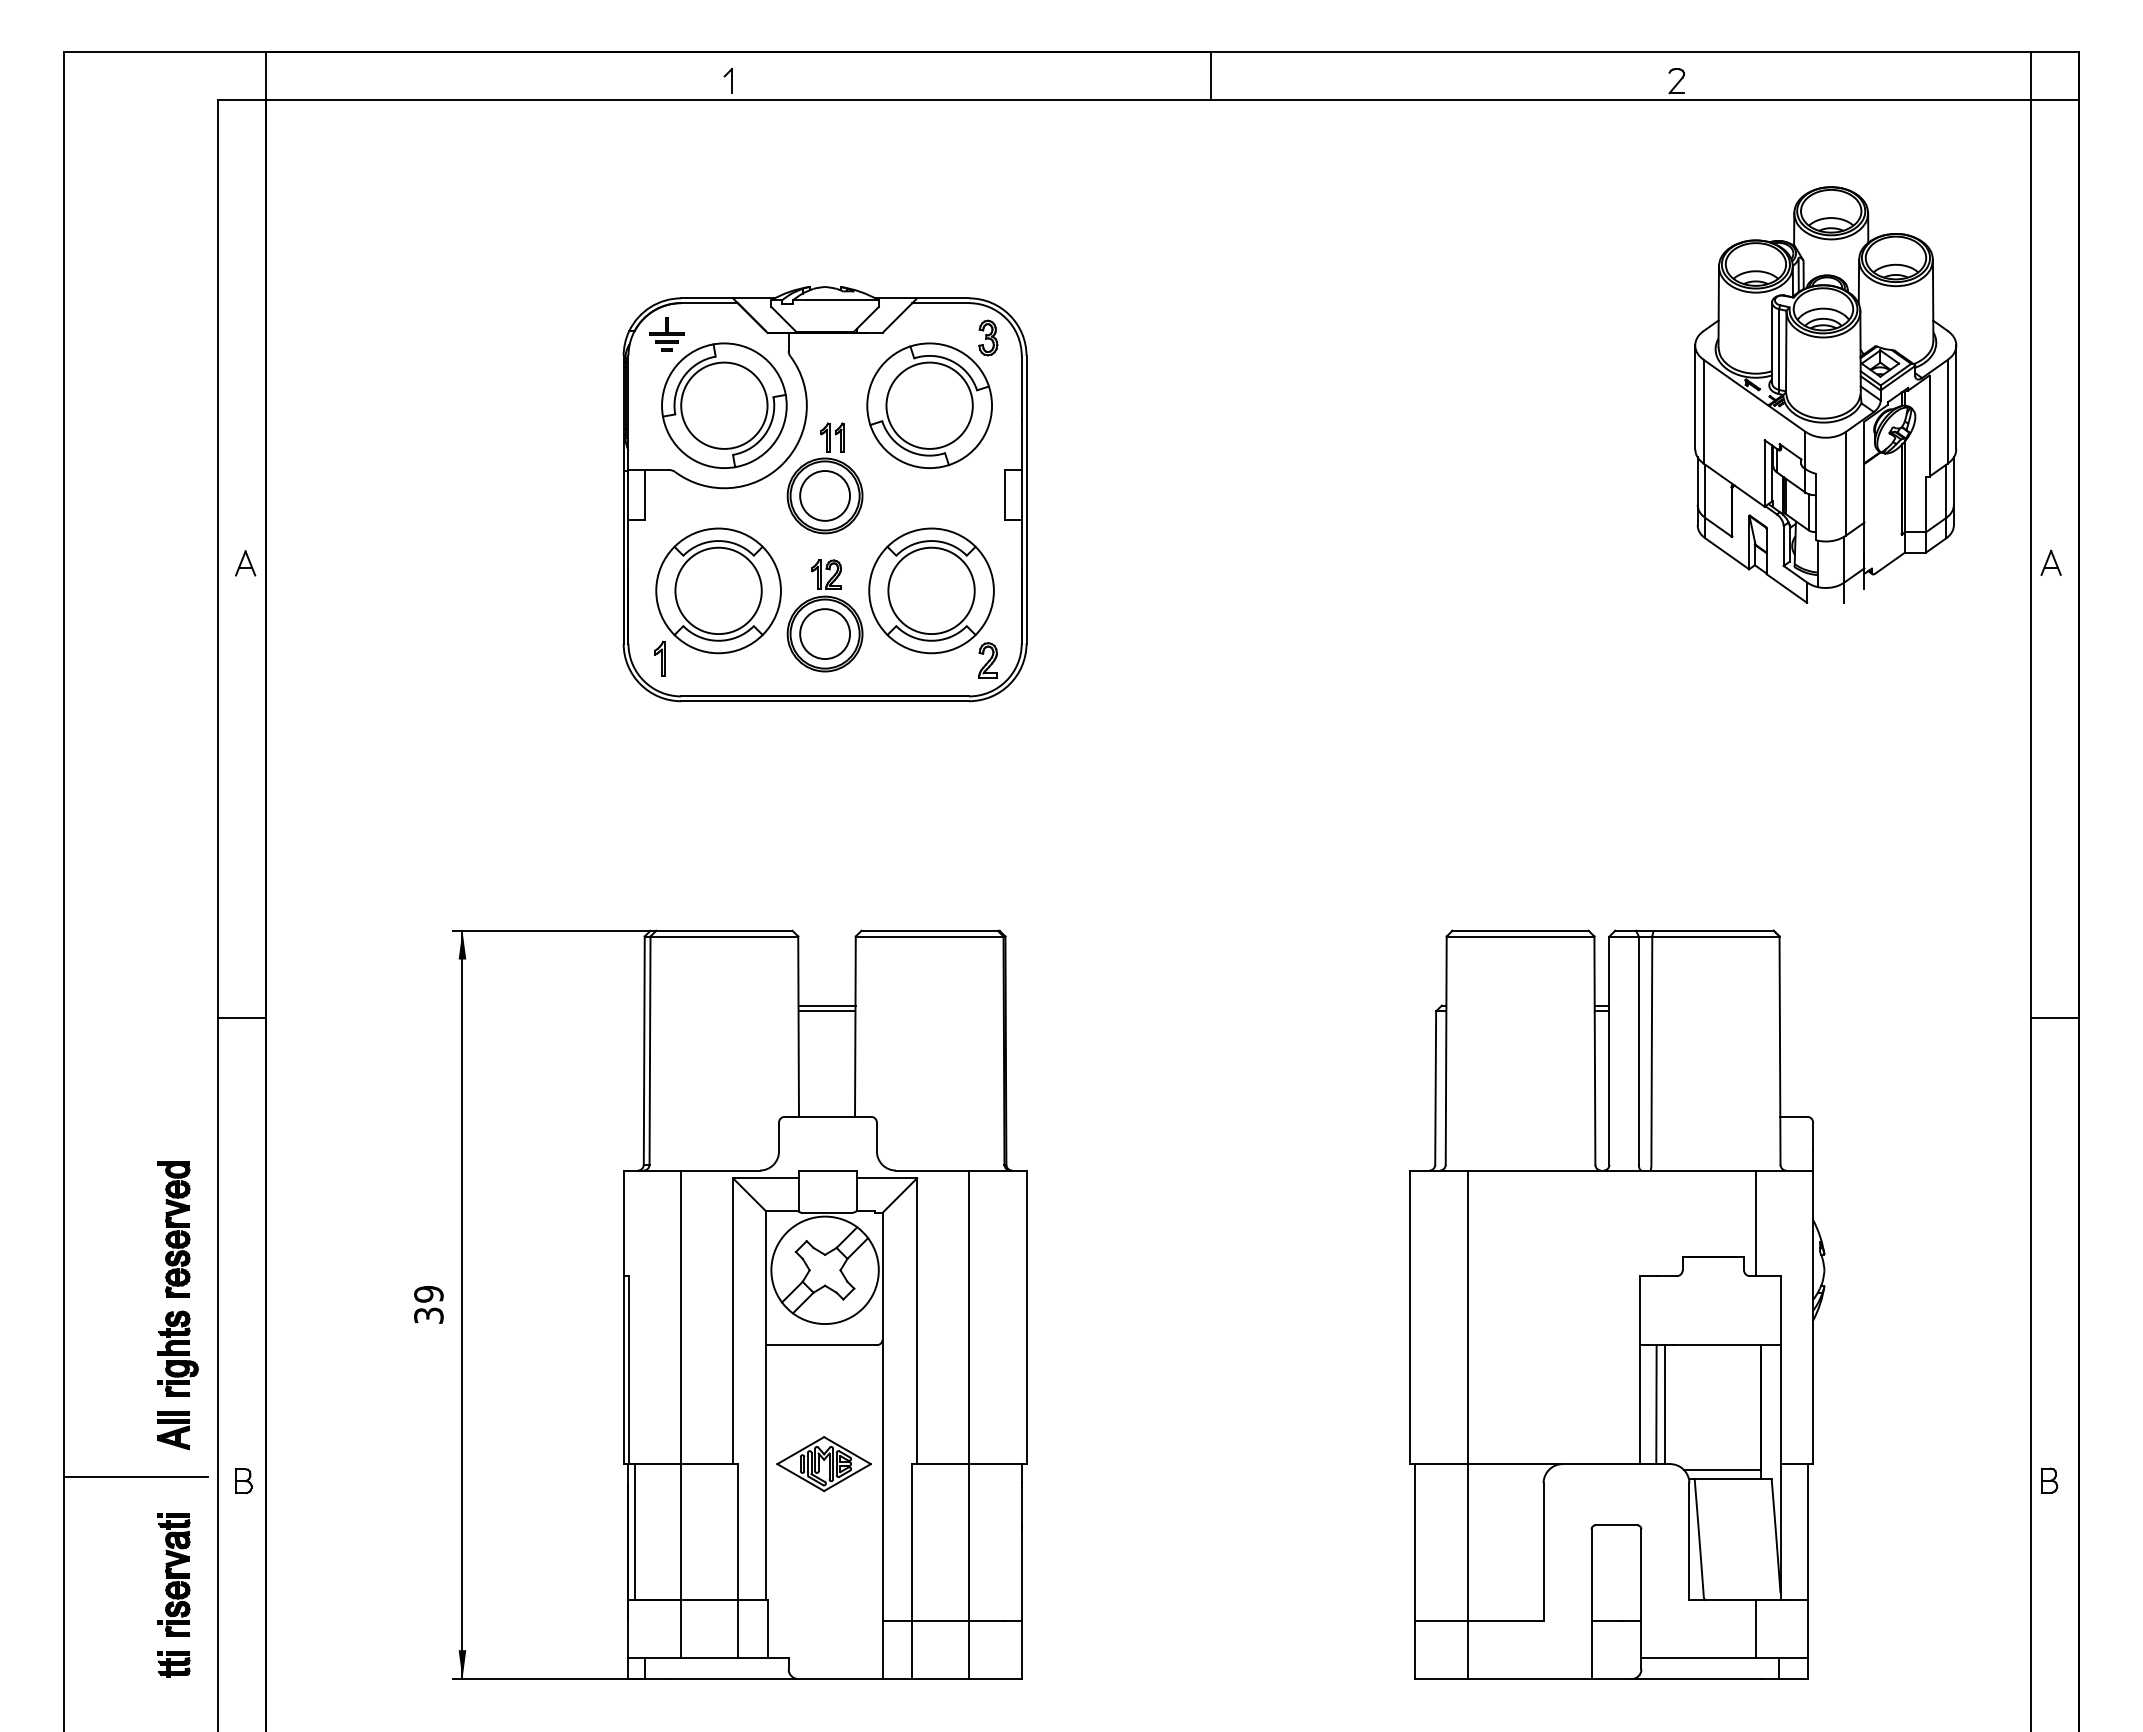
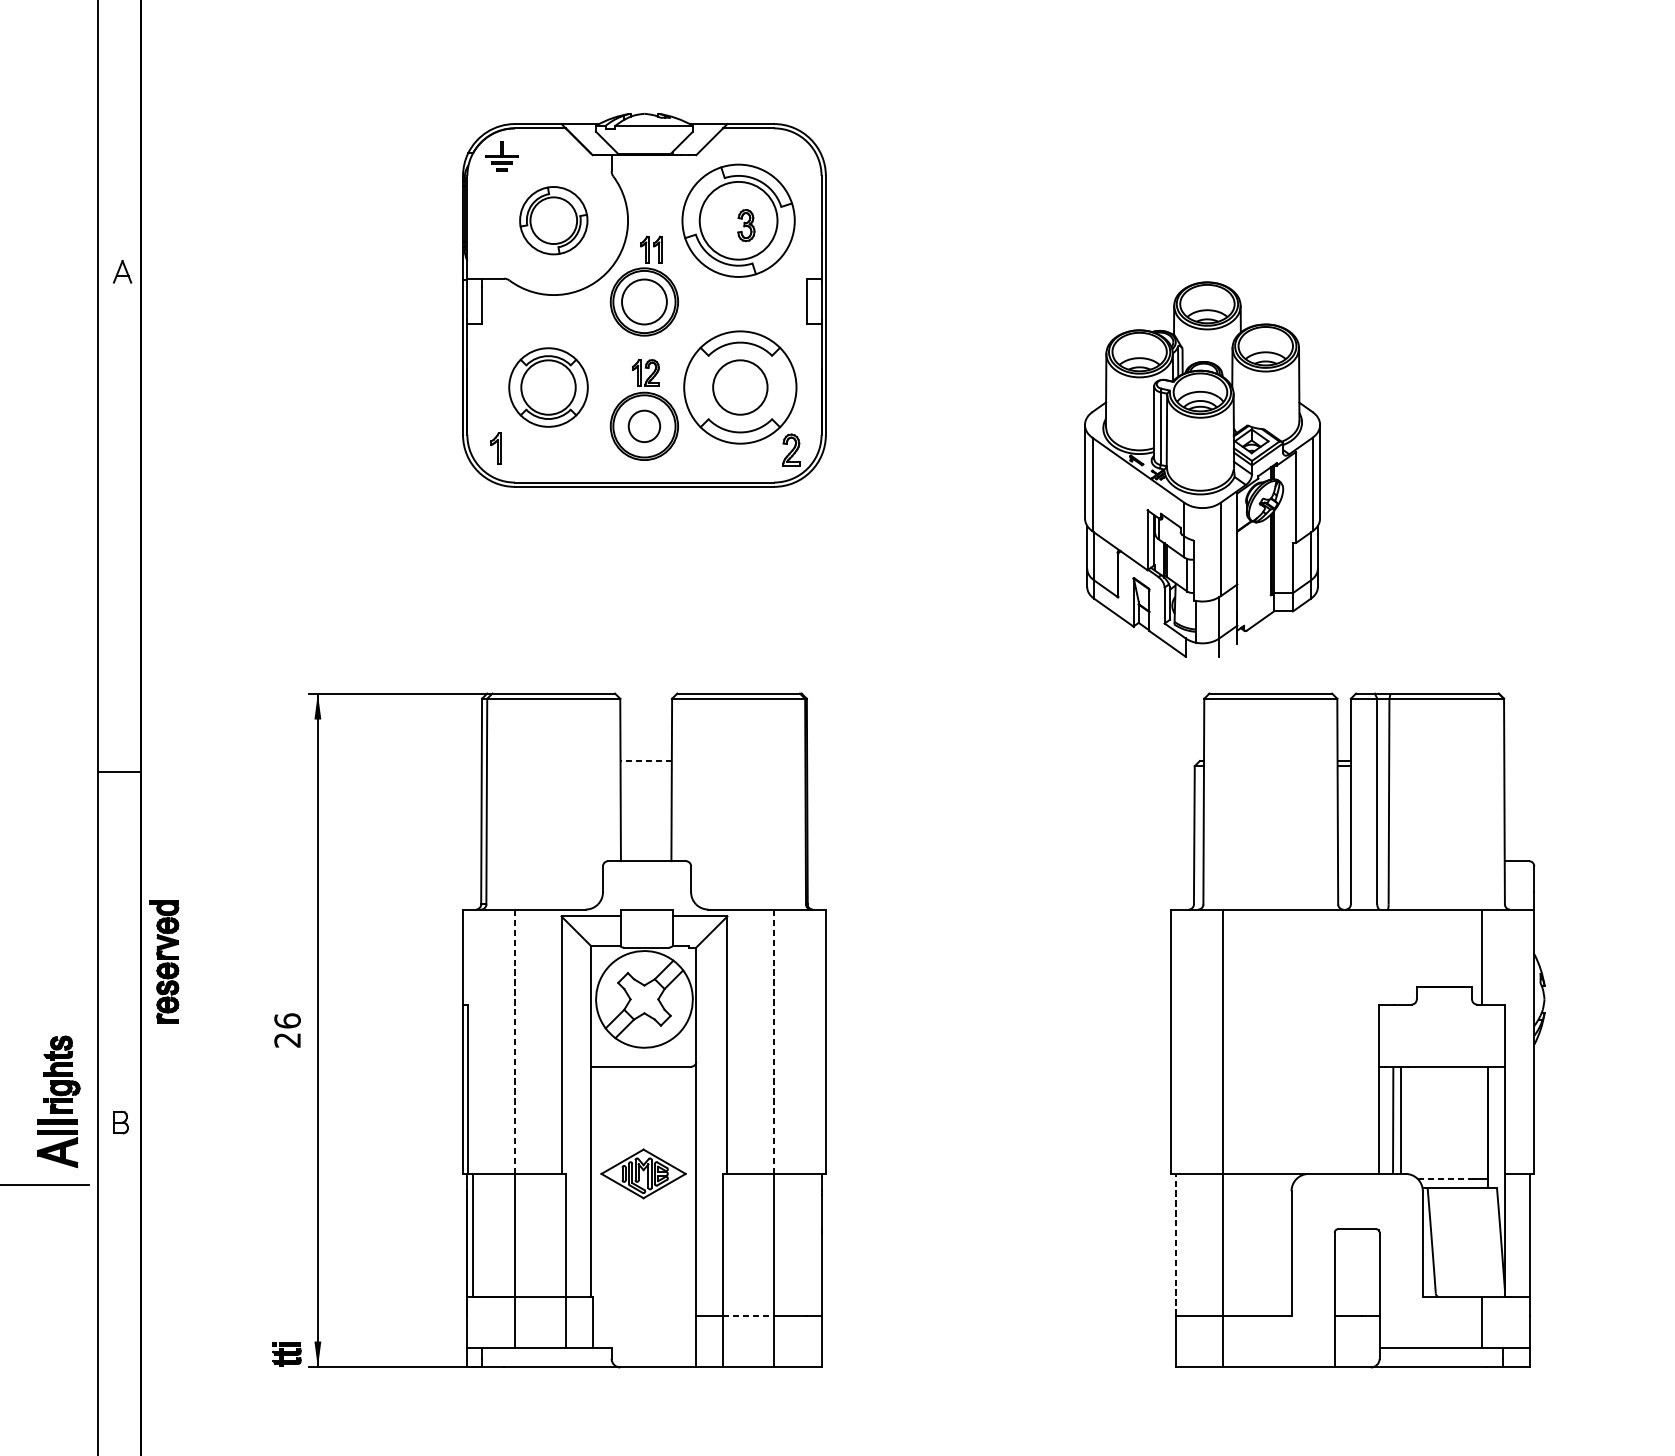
part: (988, 337) -> (746, 225), moved
part: (1825, 394) -> (1202, 469), moved
part: (724, 405) -> (553, 220), size x0.6
part: (245, 563) -> (122, 271), moved
part: (718, 590) -> (548, 387), size x0.7
circle: (931, 590) -> (740, 387), size x0.7
circle: (825, 634) -> (644, 426), size x0.7
line: (826, 1005) -> (645, 760), solid -> dashed
line: (826, 1011) -> (645, 766), removed
part: (173, 1229) -> (163, 961), moved
text: (428, 1304) -> (287, 1030), 39 -> 26
line: (681, 1317) -> (515, 1041), solid -> dashed
line: (968, 1317) -> (773, 1041), solid -> dashed
part: (173, 1430) -> (57, 1143), size x1.4
line: (1714, 1469) -> (1445, 1178), solid -> dashed
part: (243, 1481) -> (120, 1122), moved
line: (1415, 1542) -> (1176, 1244), solid -> dashed
part: (173, 1574) -> (57, 1273), removed
line: (941, 1621) -> (749, 1315), solid -> dashed
part: (173, 1664) -> (286, 1354), moved

